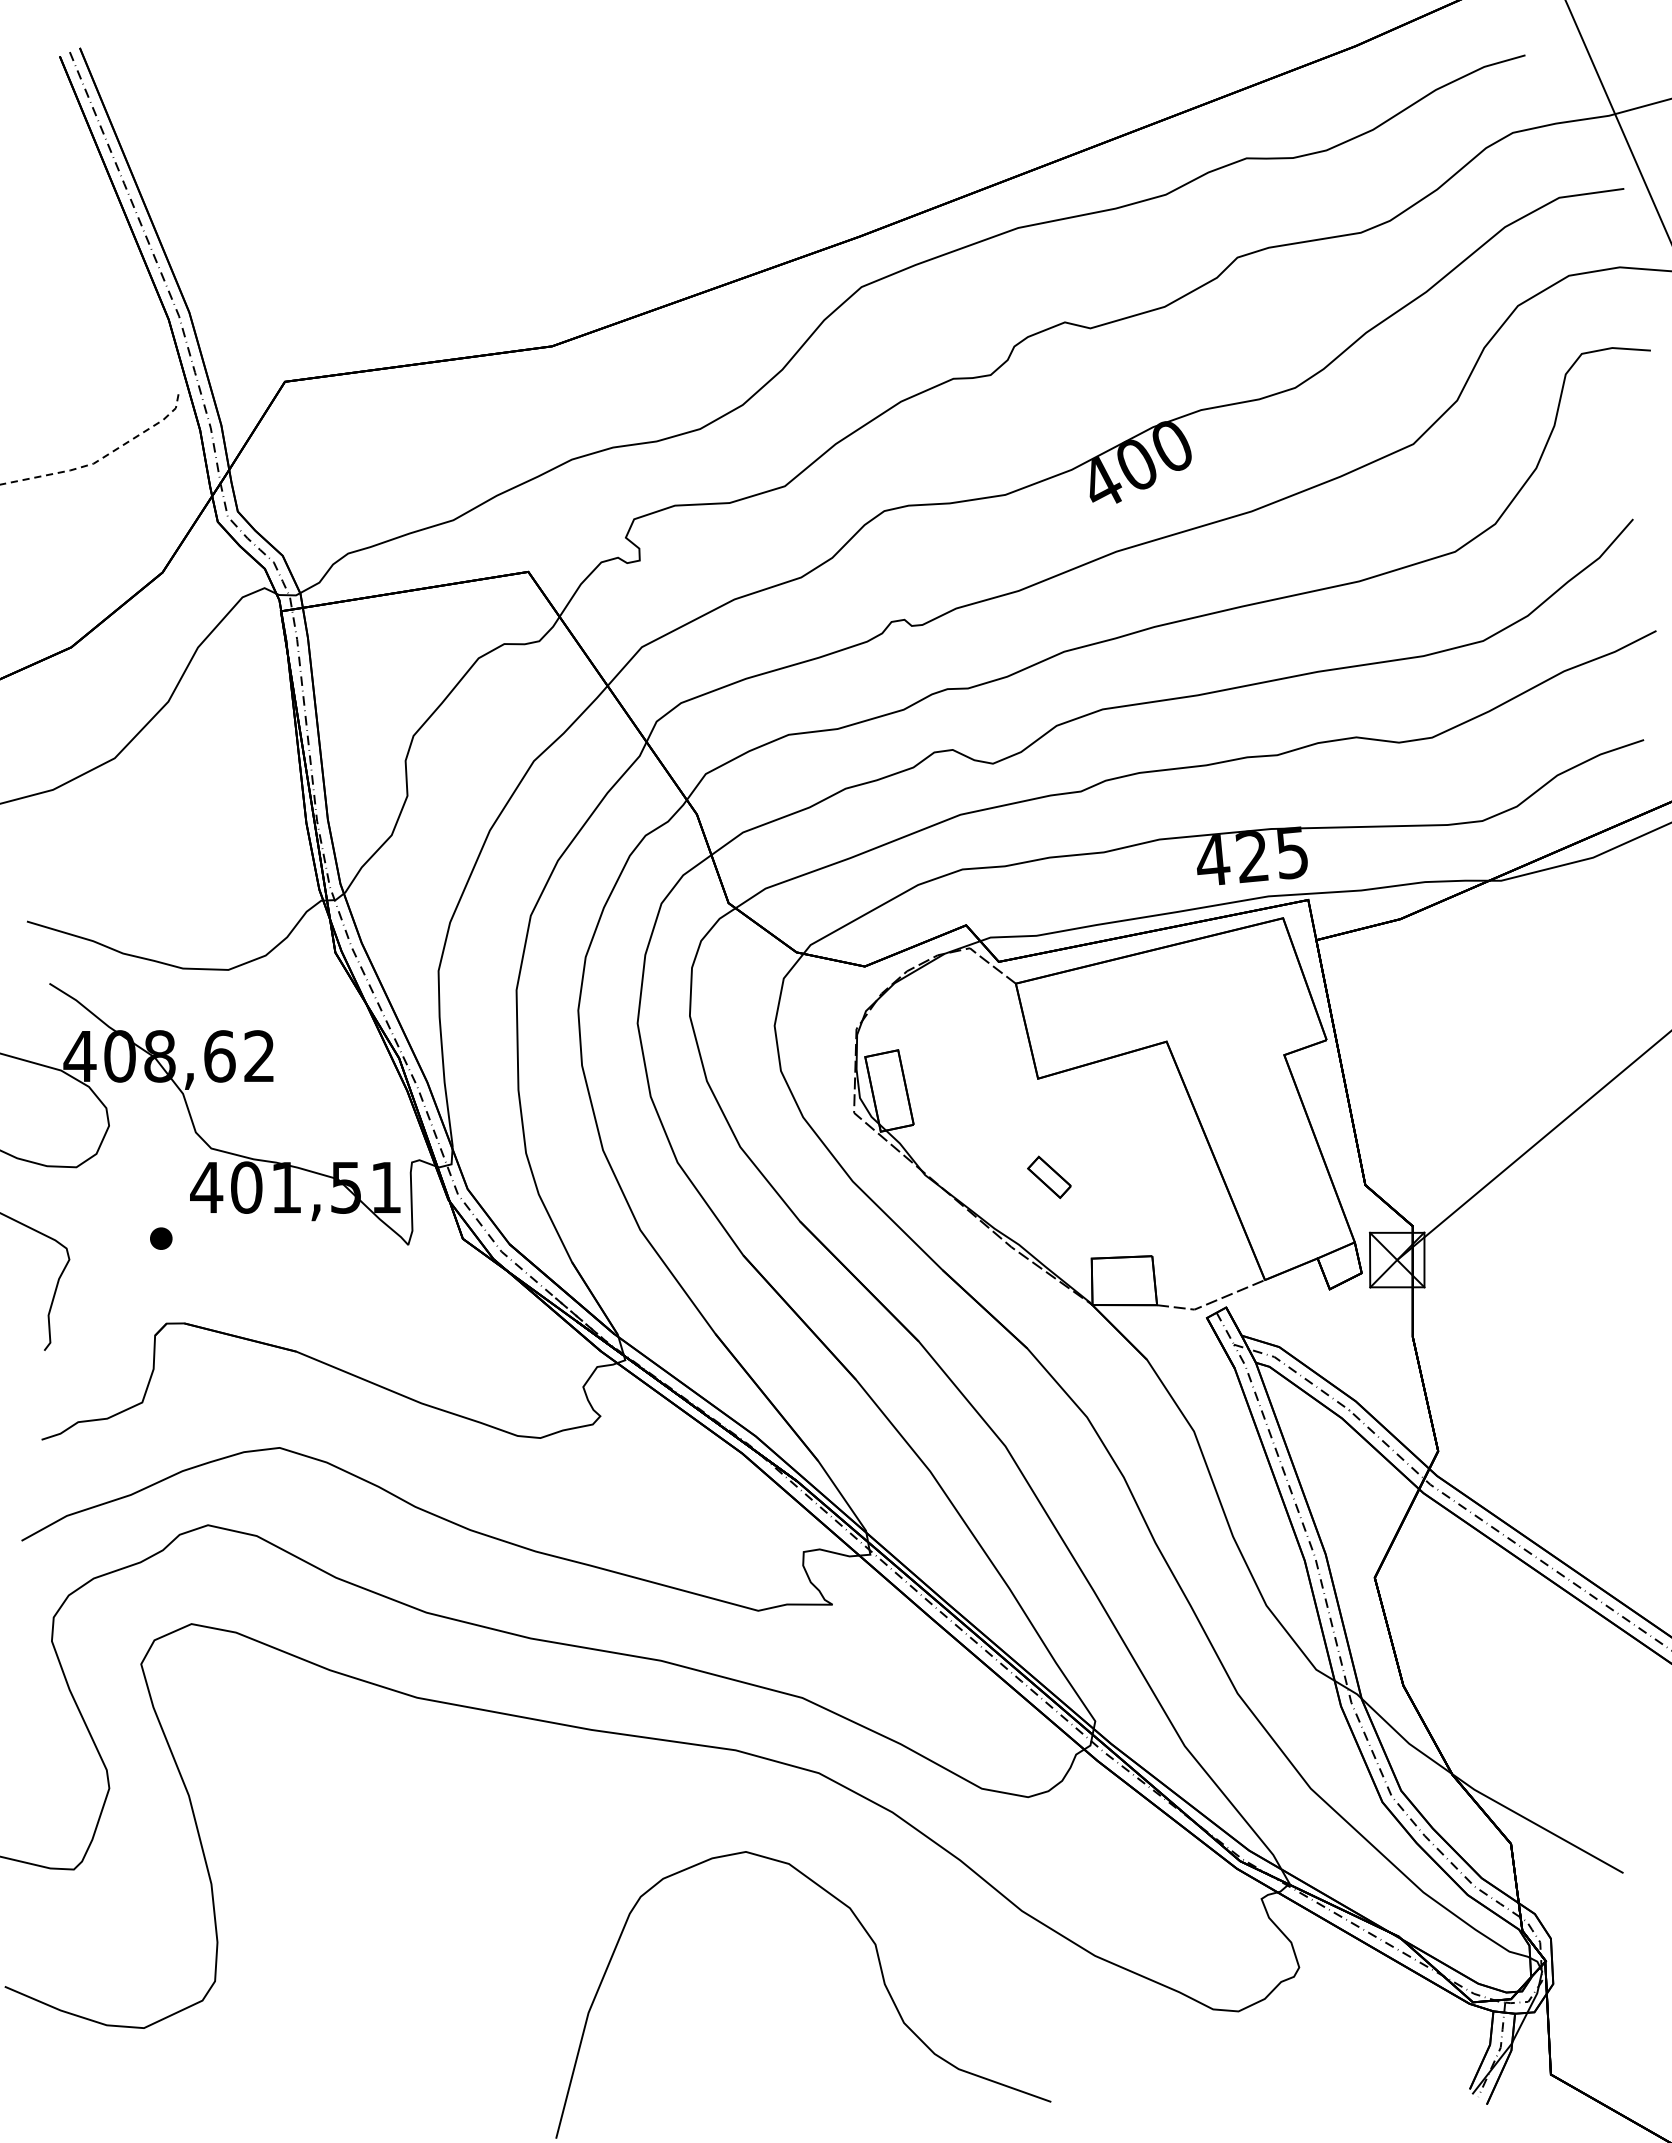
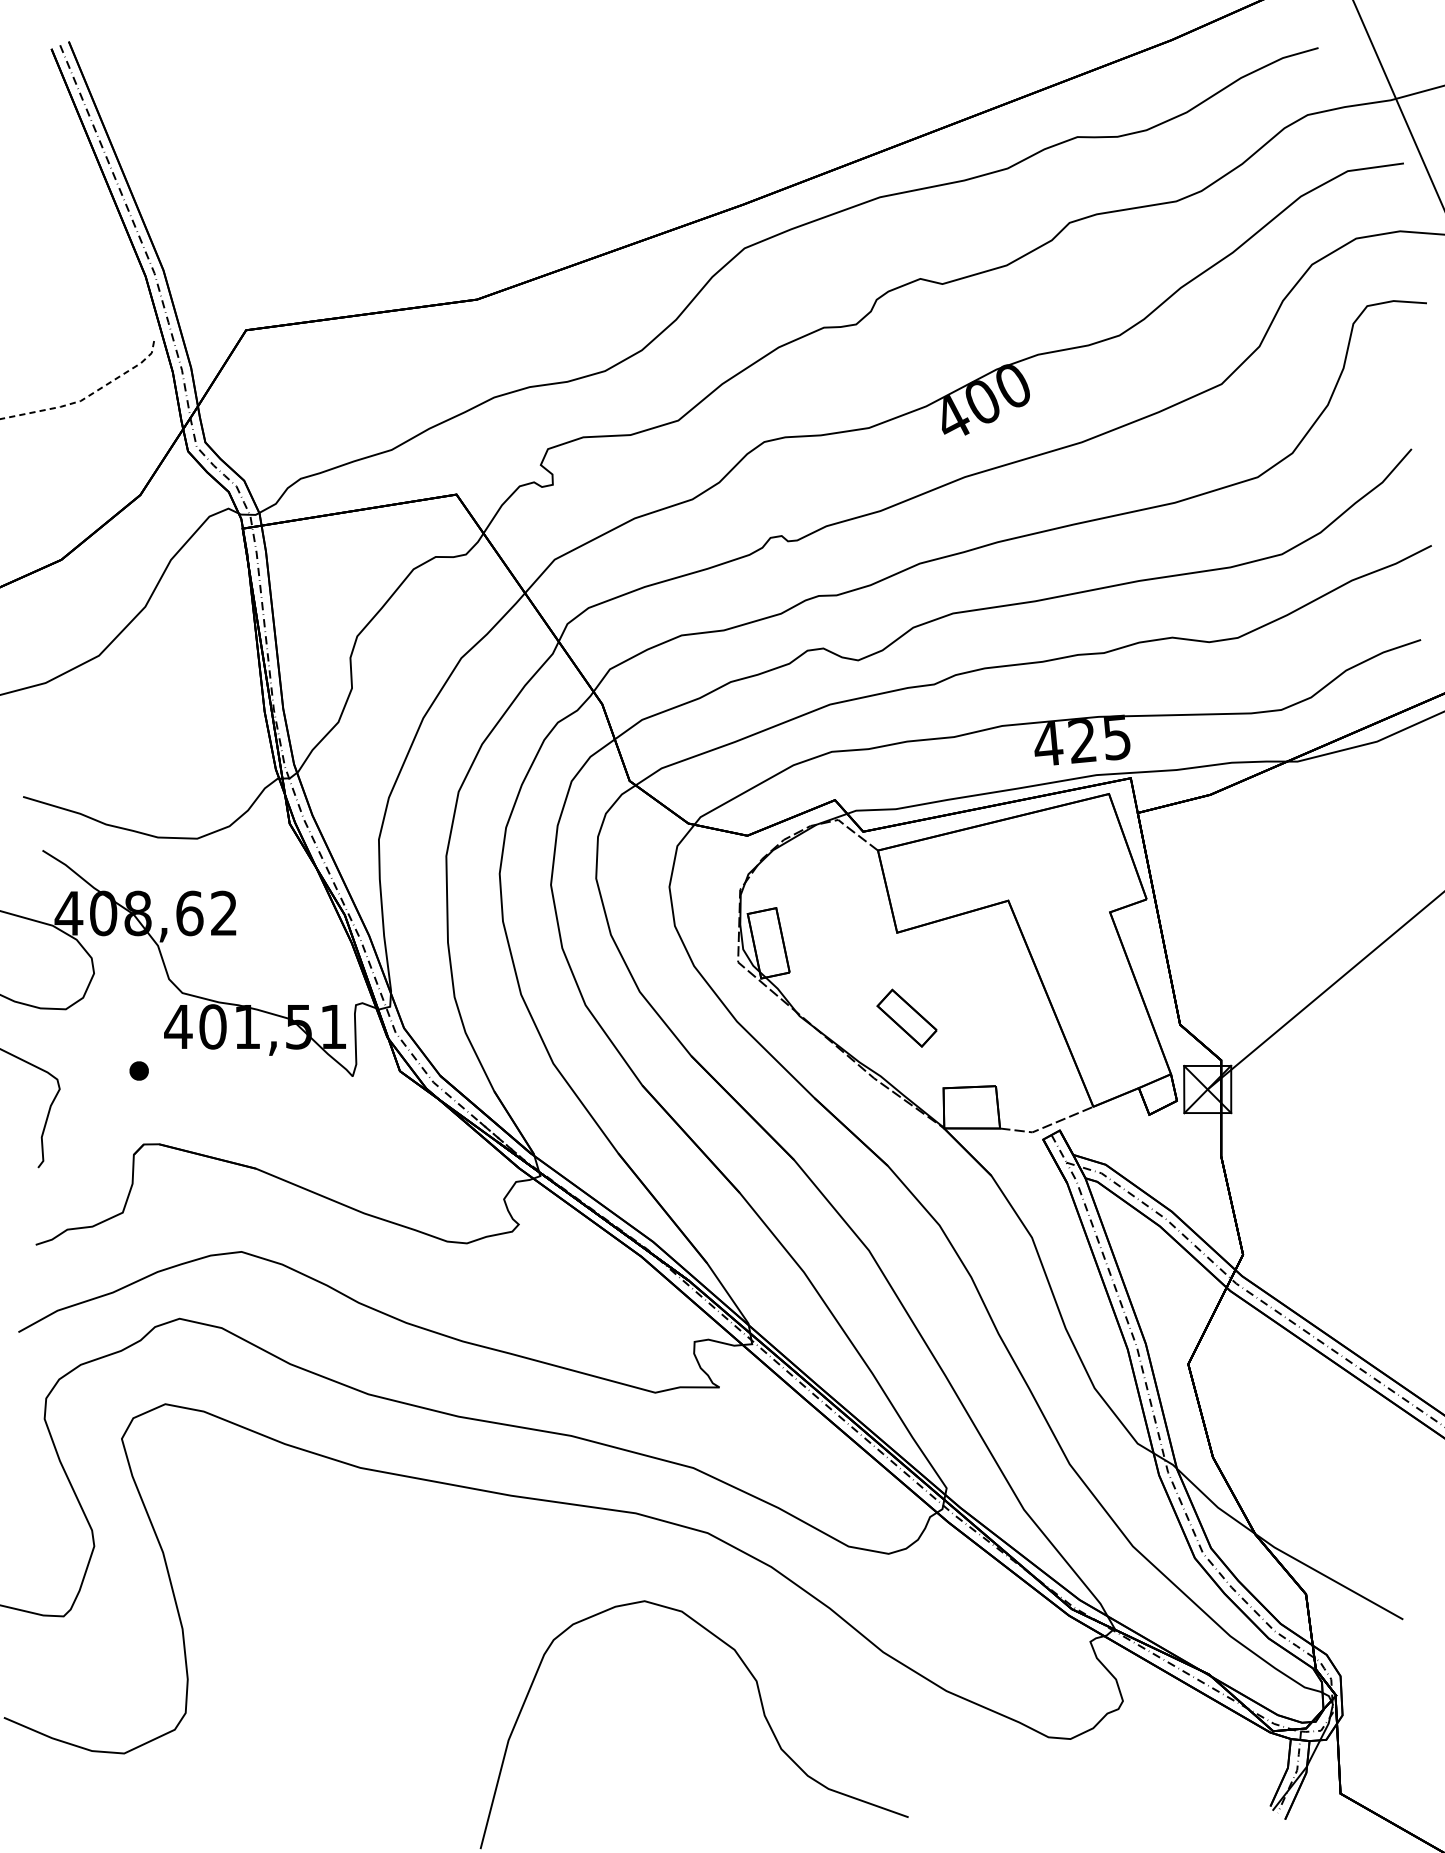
part: (1049, 1176) -> (907, 1017), size x1.6

